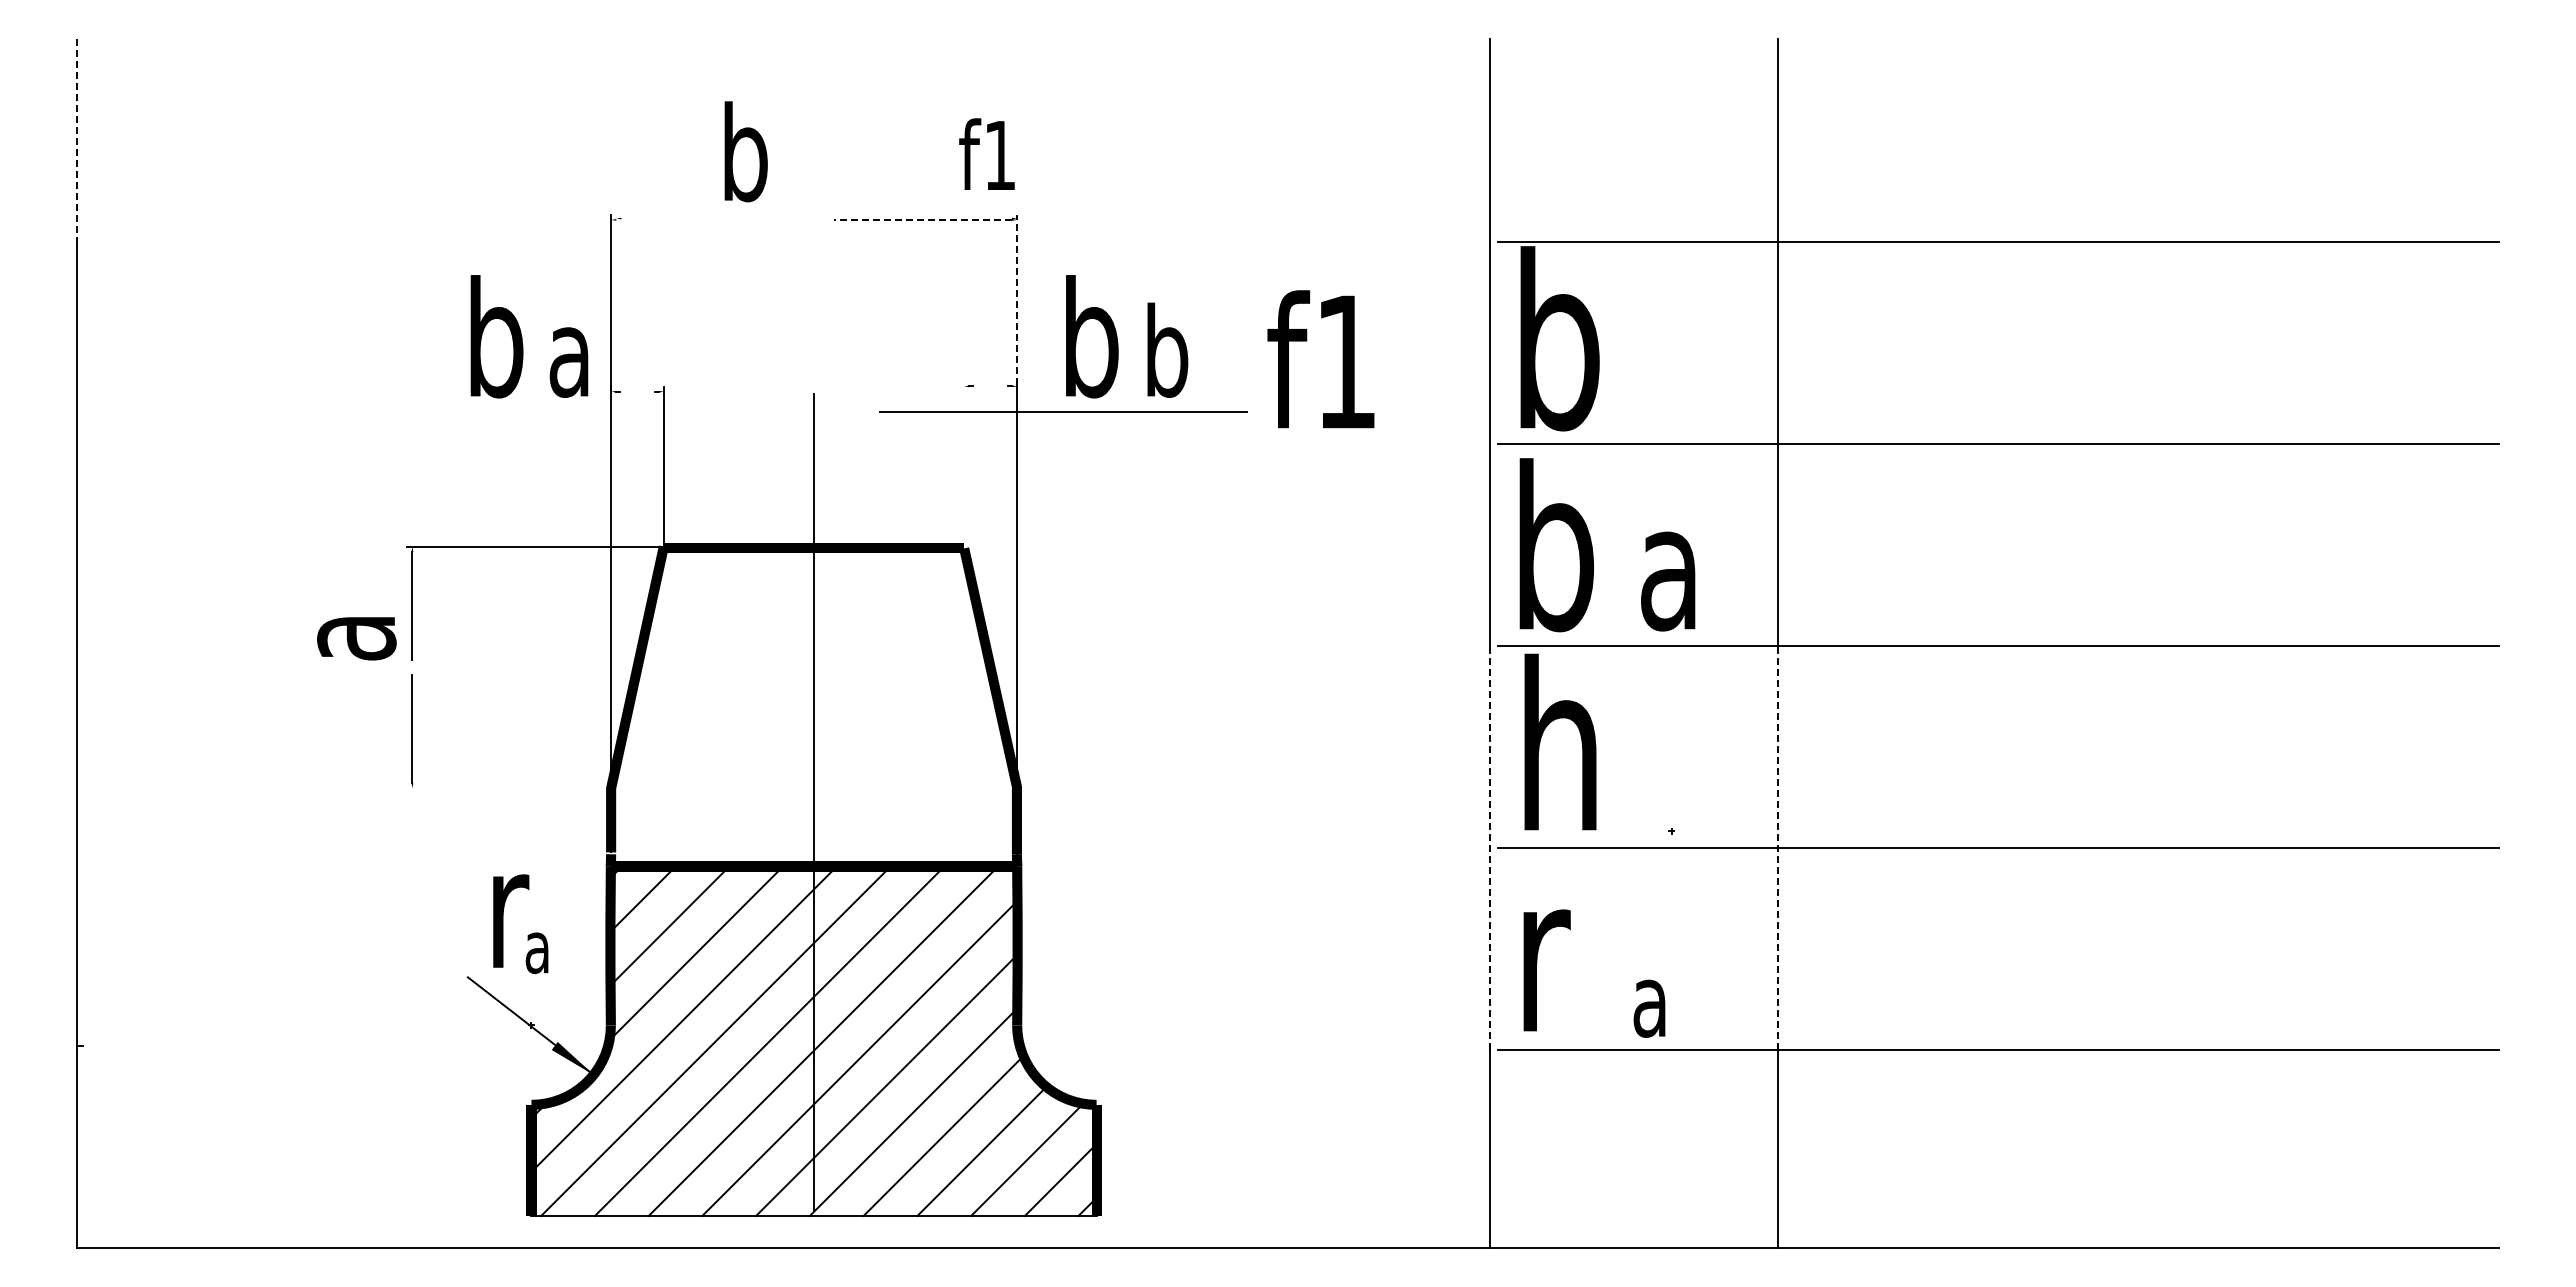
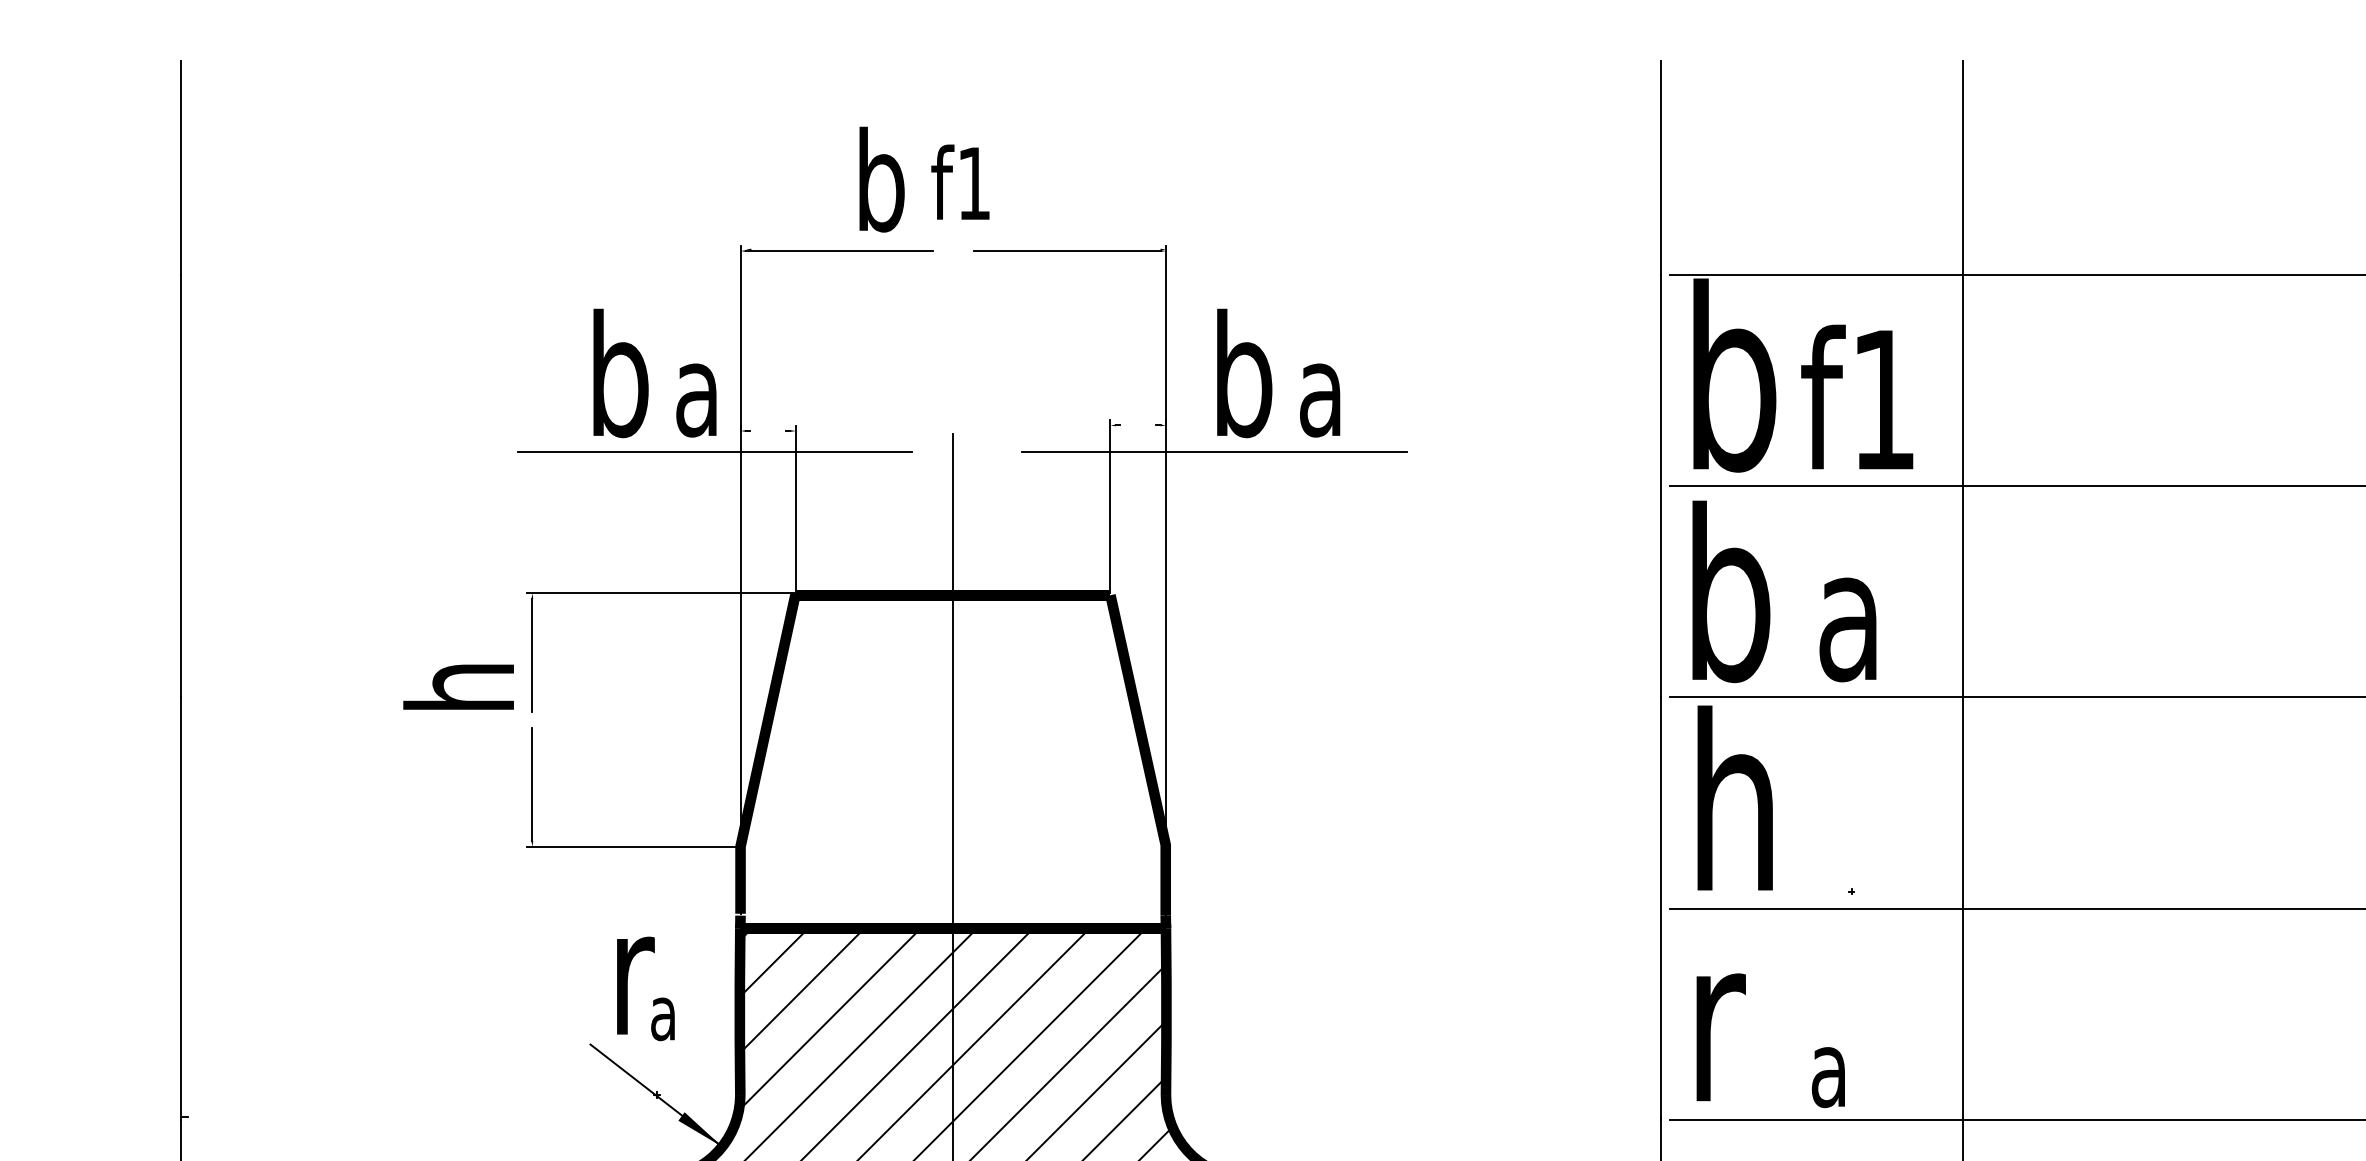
line: (77, 140) -> (181, 167), dashed -> solid
text: (986, 153) -> (959, 181), moved
line: (705, 219) -> (839, 250), added
line: (922, 219) -> (1066, 250), dashed -> solid
line: (1017, 299) -> (1166, 334), dashed -> solid
text: (1166, 349) -> (1322, 386), b -> a
text: (1320, 359) -> (1856, 397), moved
line: (586, 412) -> (714, 452), added
line: (964, 463) -> (1110, 506), added
text: (342, 637) -> (459, 688), a -> h
line: (508, 788) -> (633, 846), added
line: (1489, 847) -> (1660, 908), dashed -> solid
line: (1778, 847) -> (1963, 908), dashed -> solid

